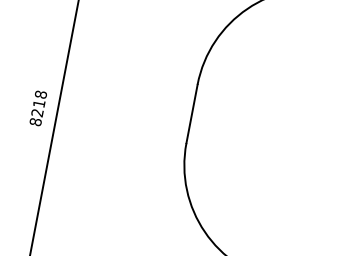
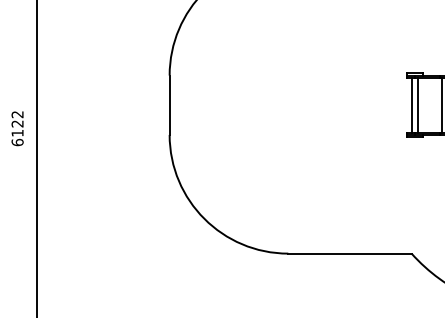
text: (38, 108) -> (17, 128), 8218 -> 6122

